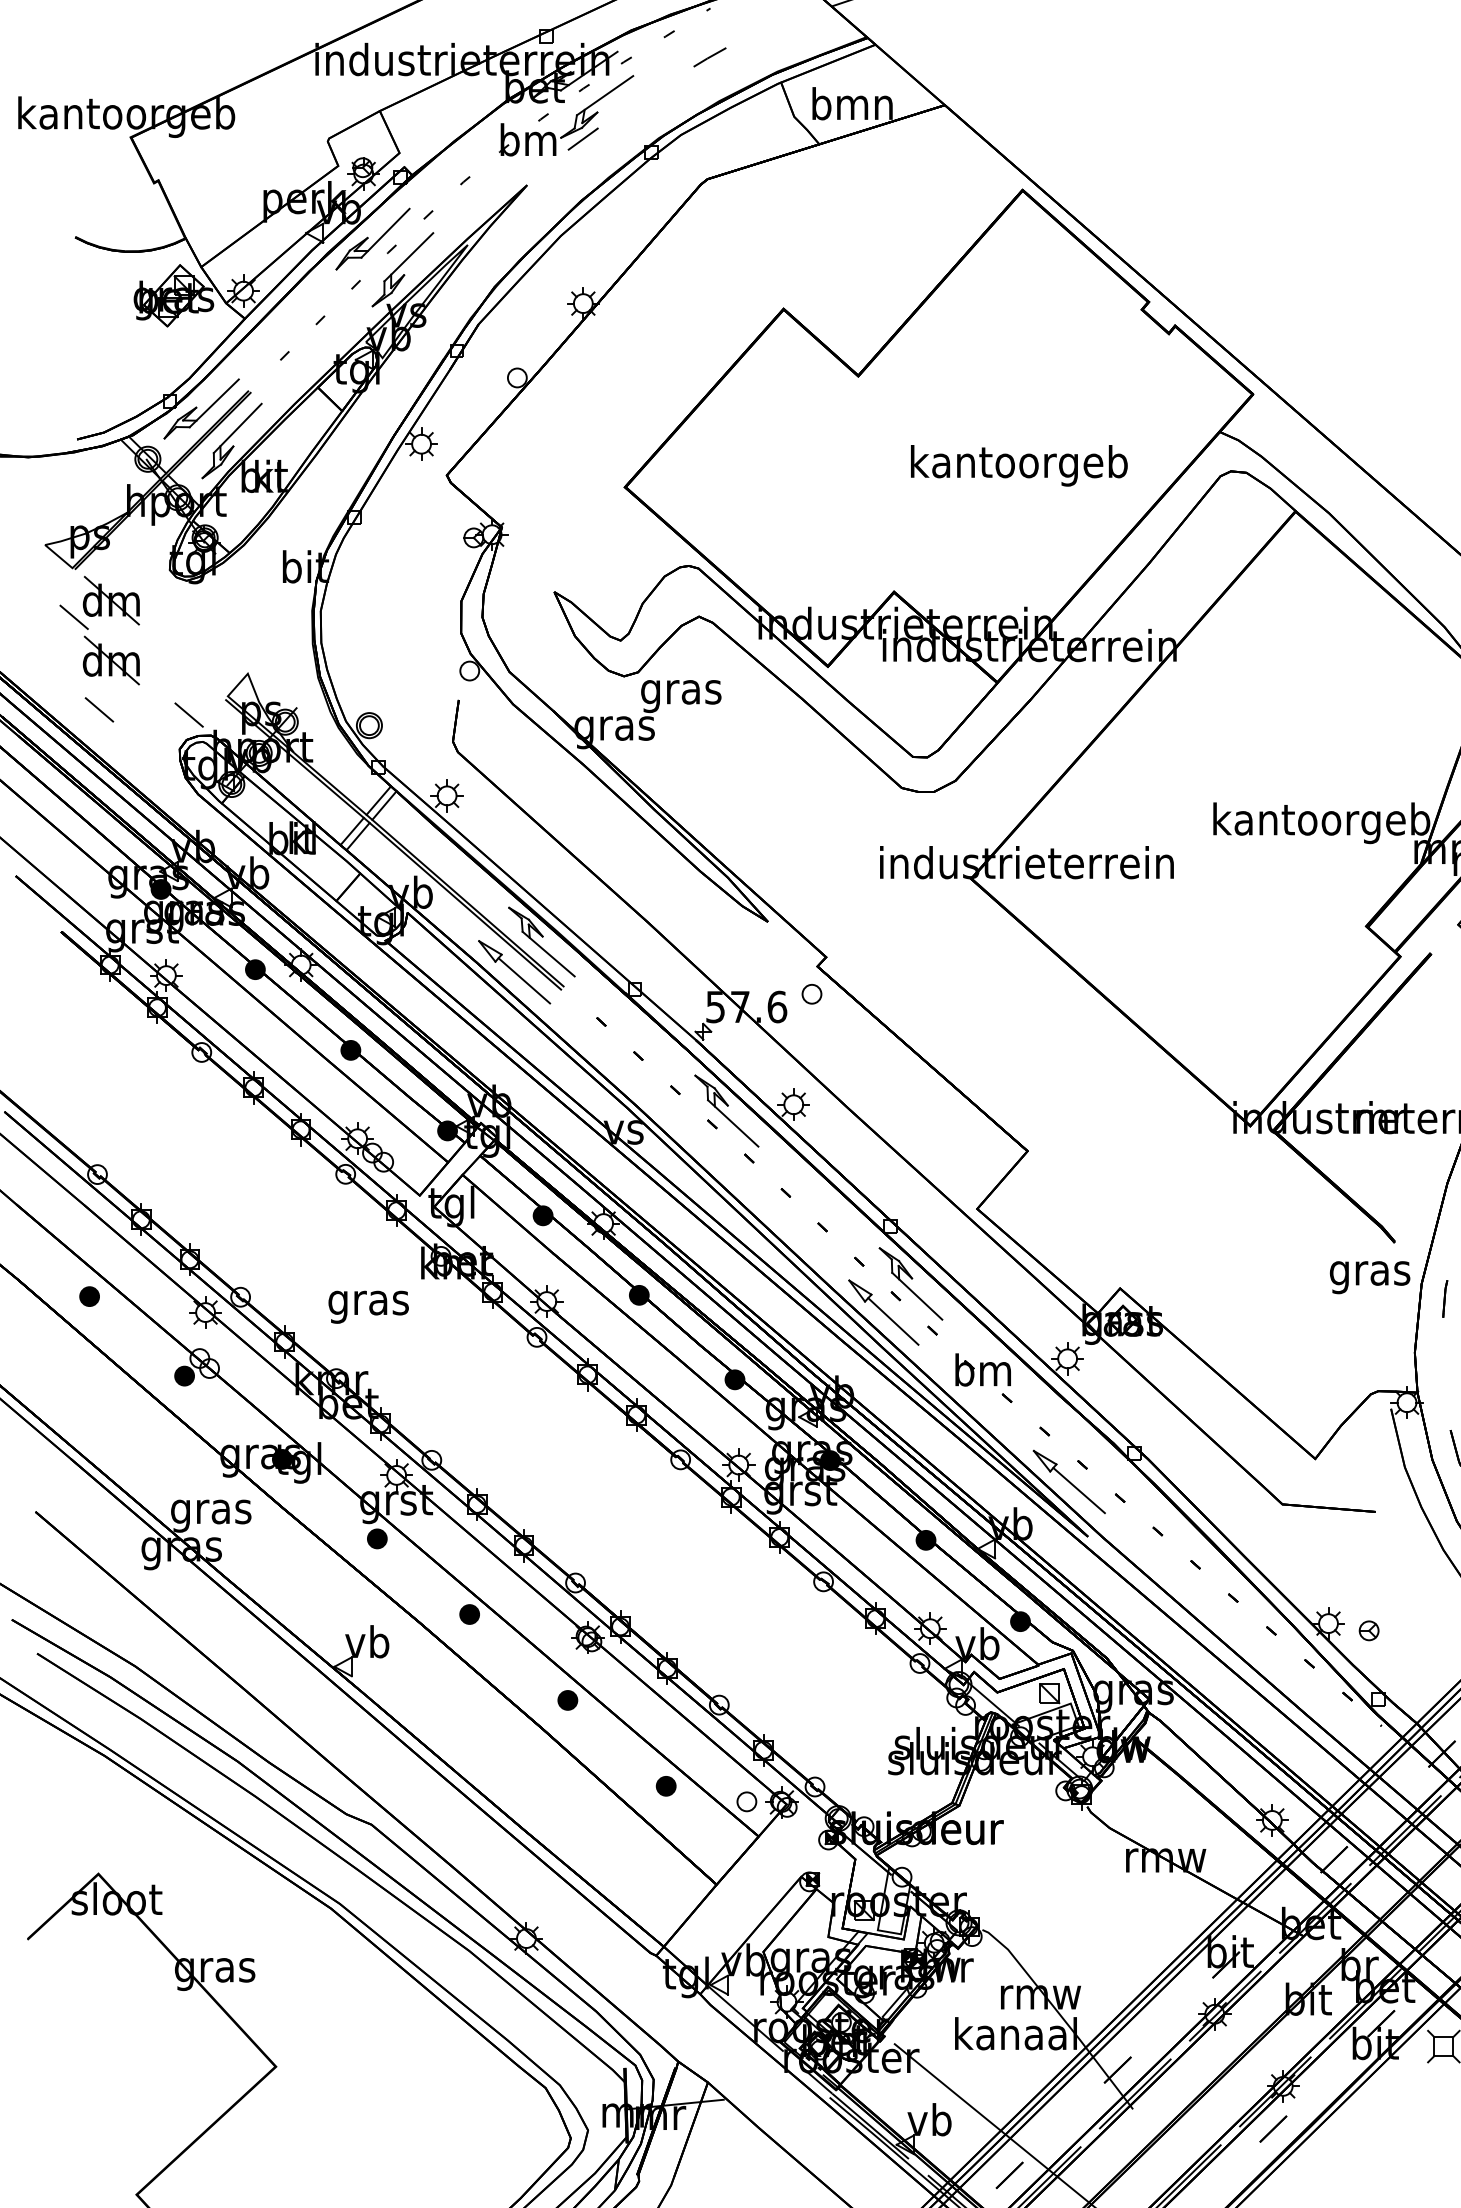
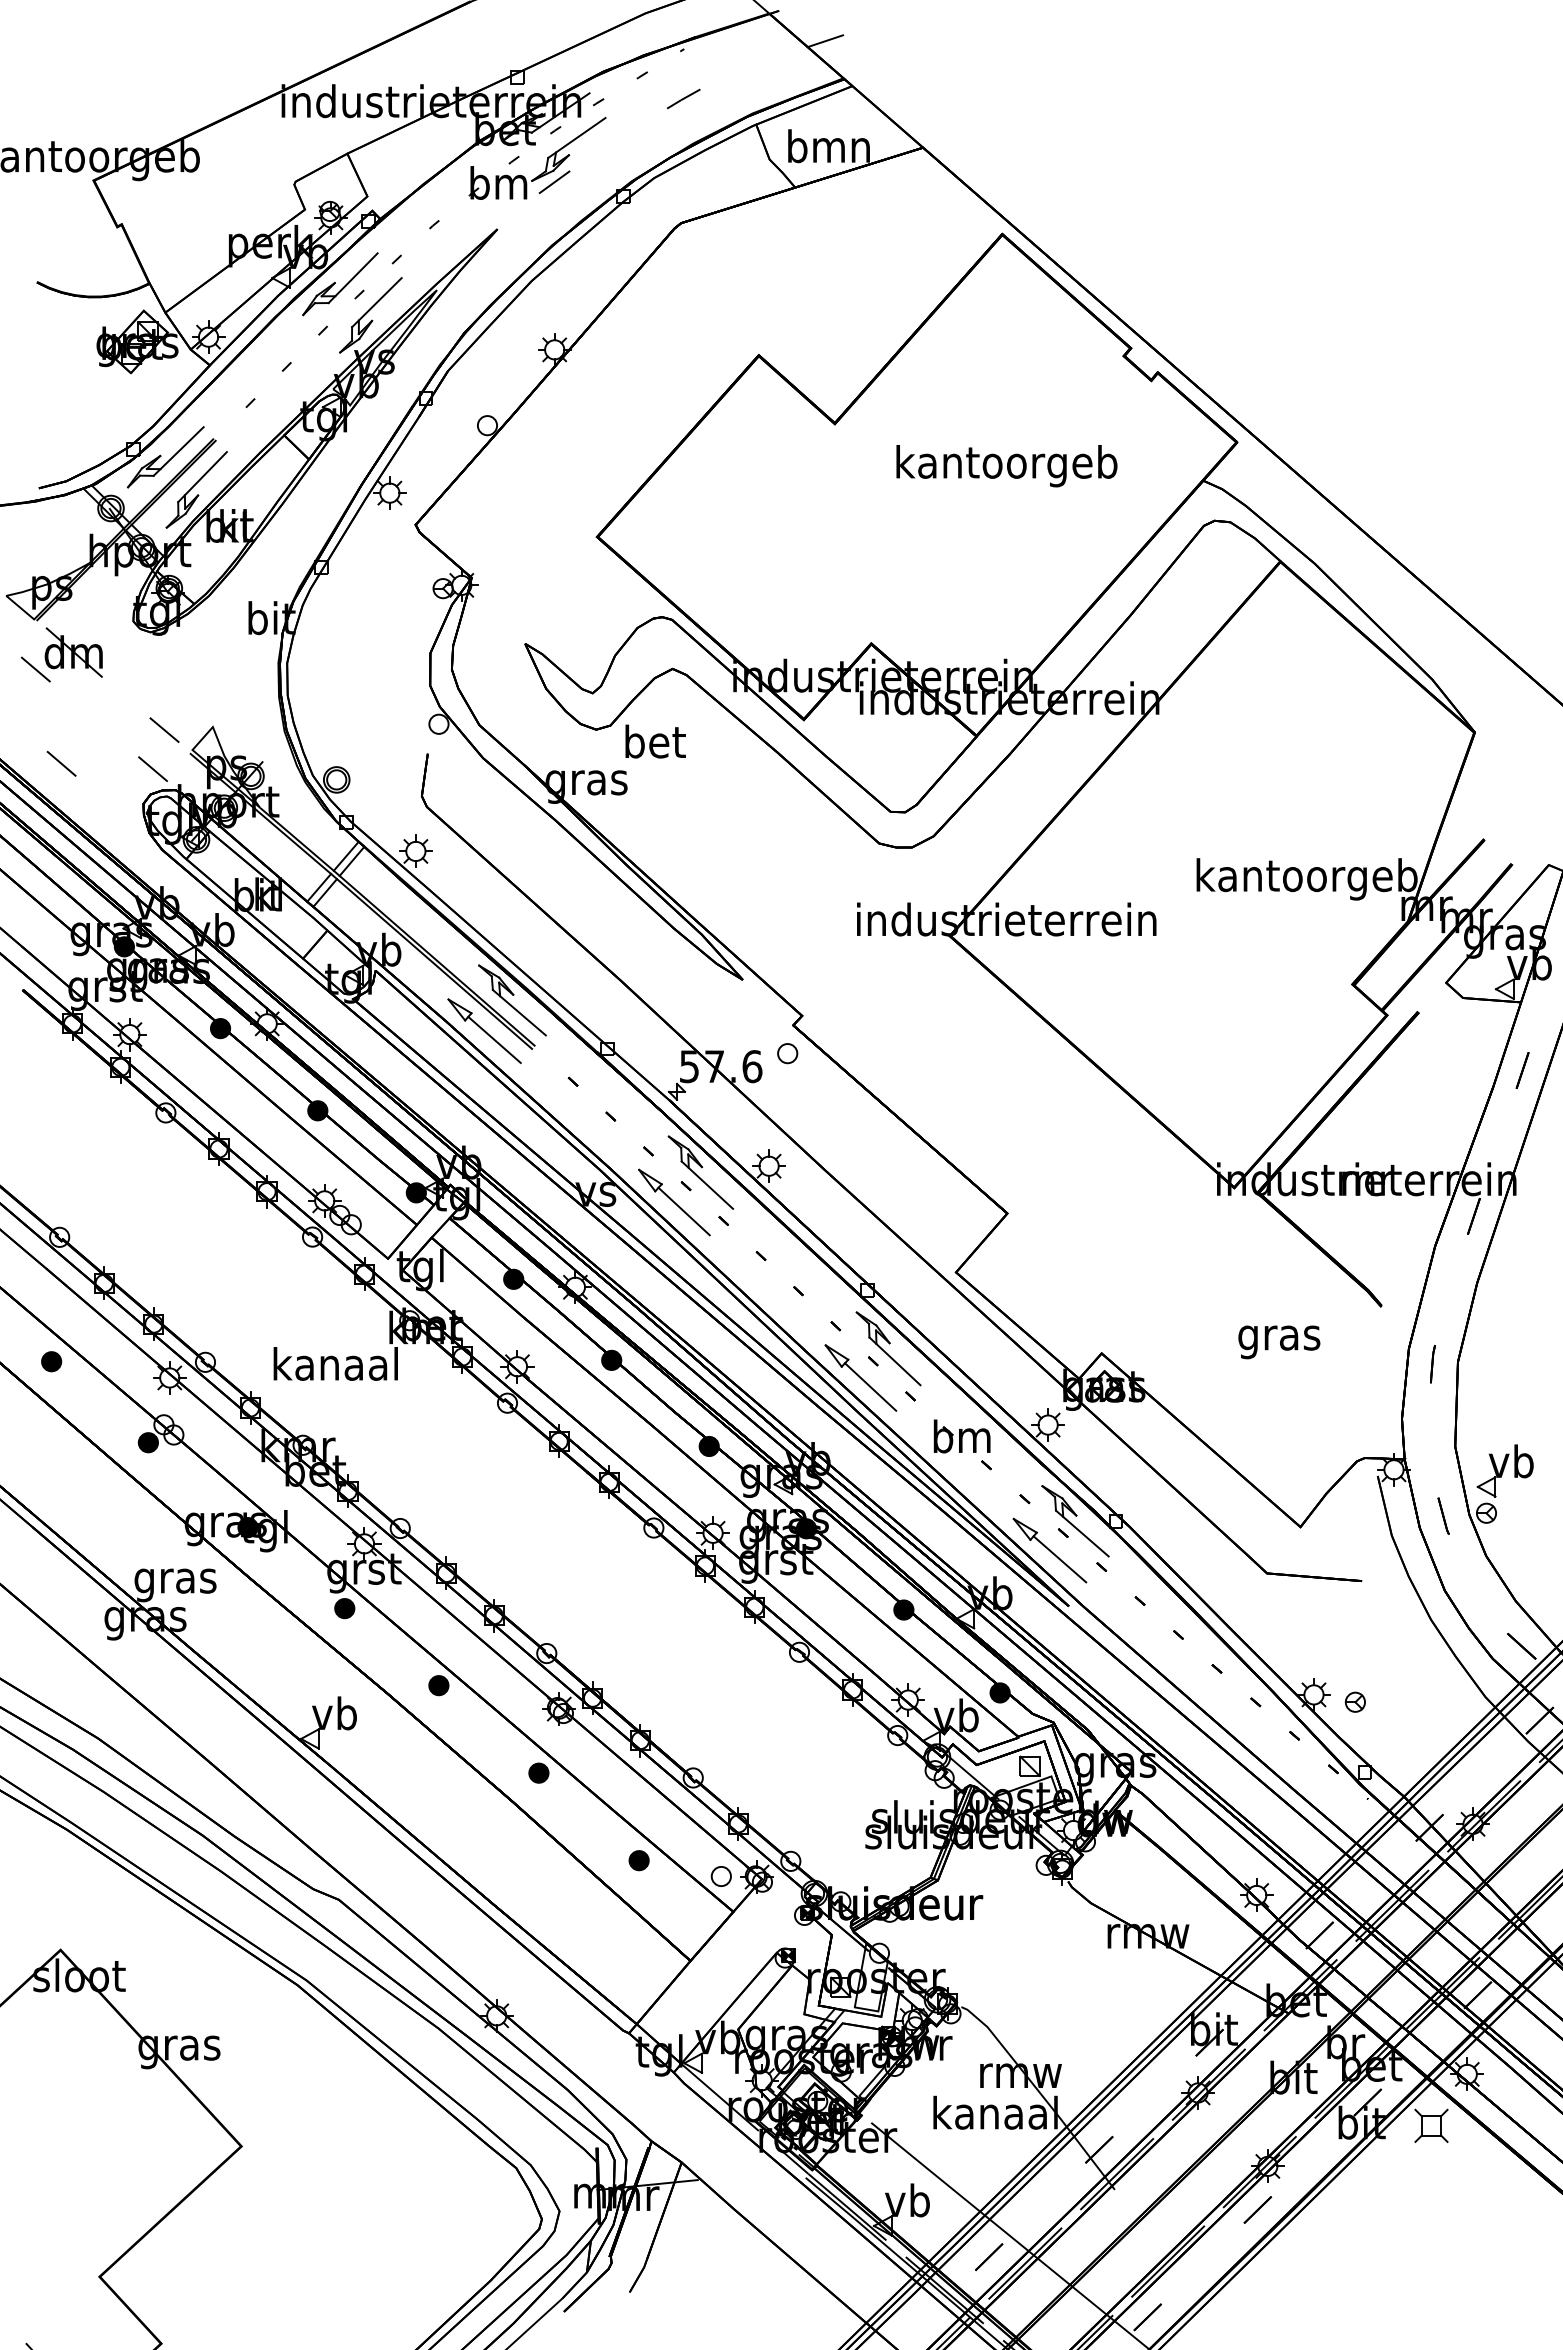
text: (1018, 466) -> (1006, 466), moved
part: (111, 660) -> (73, 713), removed
line: (200, 676) -> (164, 729), added
text: (681, 691) -> (654, 745), gras -> bet
part: (700, 1140) -> (674, 1202), added
text: (1370, 1277) -> (1279, 1342), moved
text: (368, 1303) -> (335, 1368), gras -> kanaal
part: (1094, 1453) -> (1075, 1521), added

